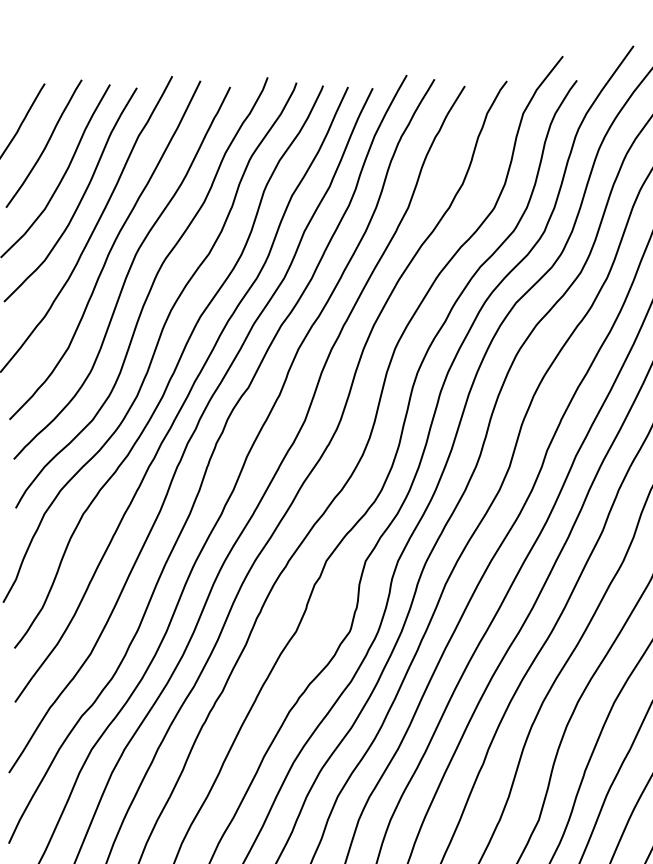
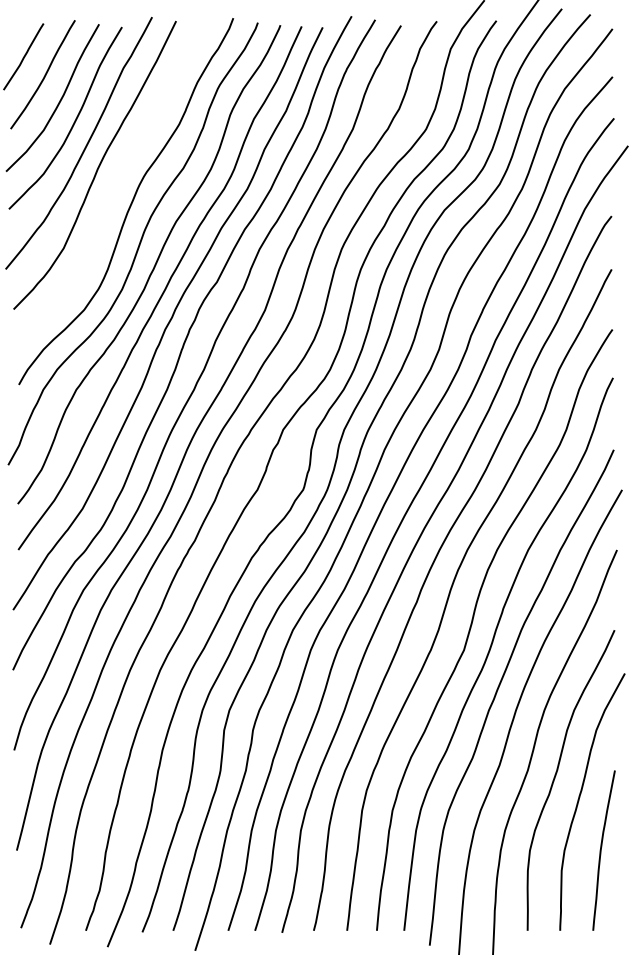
curve: (125, 275) -> (112, 186), removed

